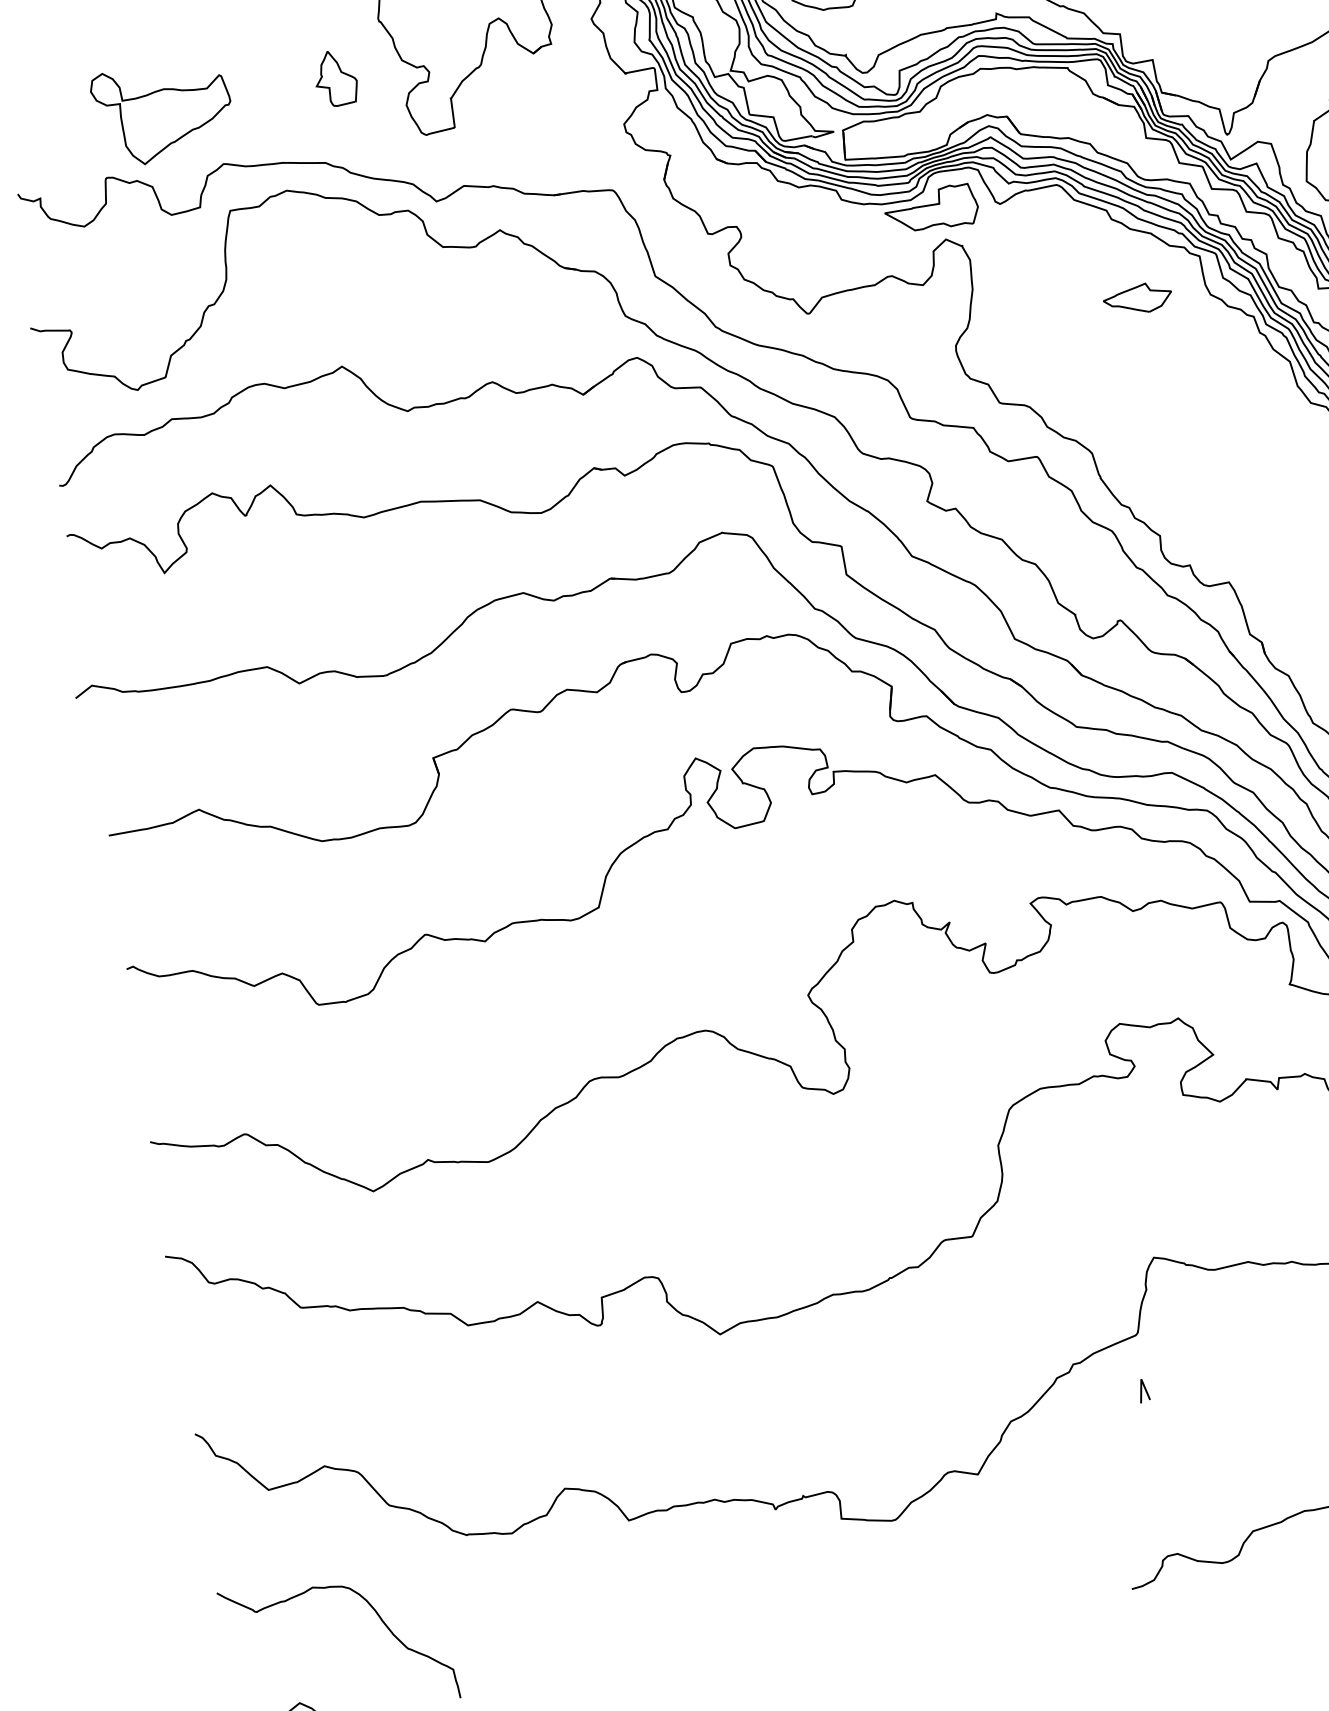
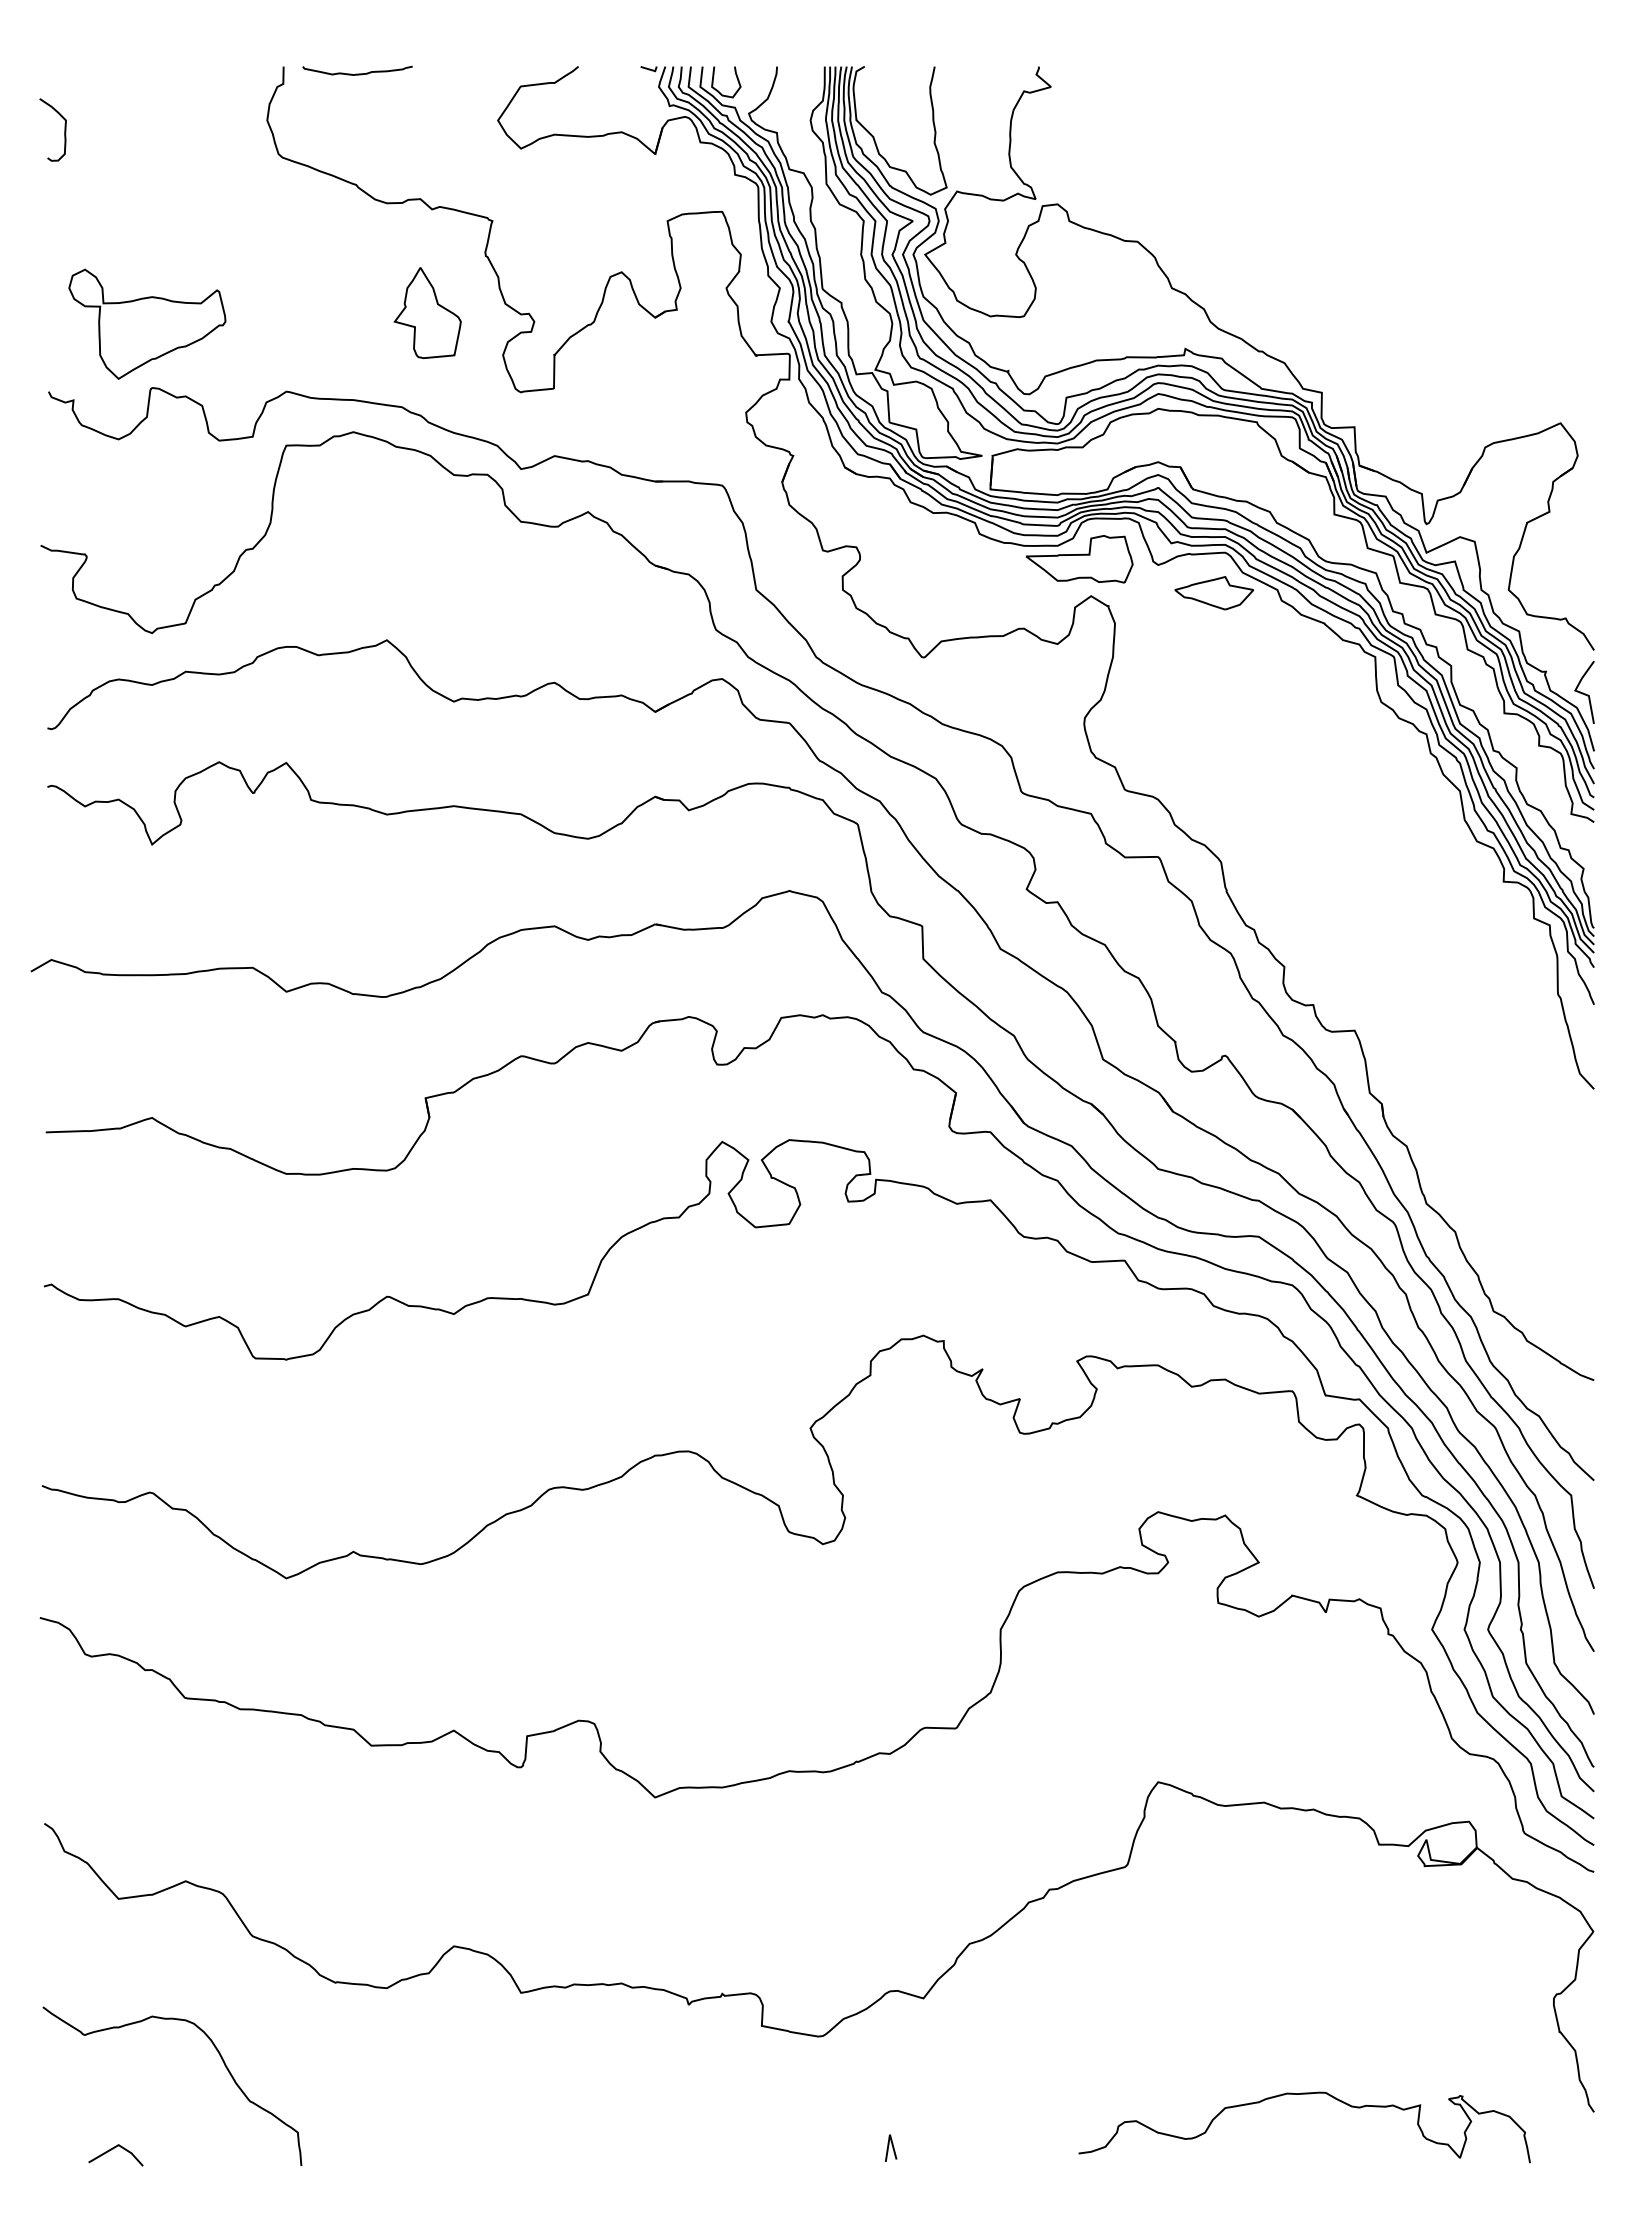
part: (335, 78) -> (427, 313), size x1.43
part: (163, 112) -> (147, 323), moved
part: (1138, 299) -> (1214, 593), moved
line: (1145, 1390) -> (892, 2147), moved

